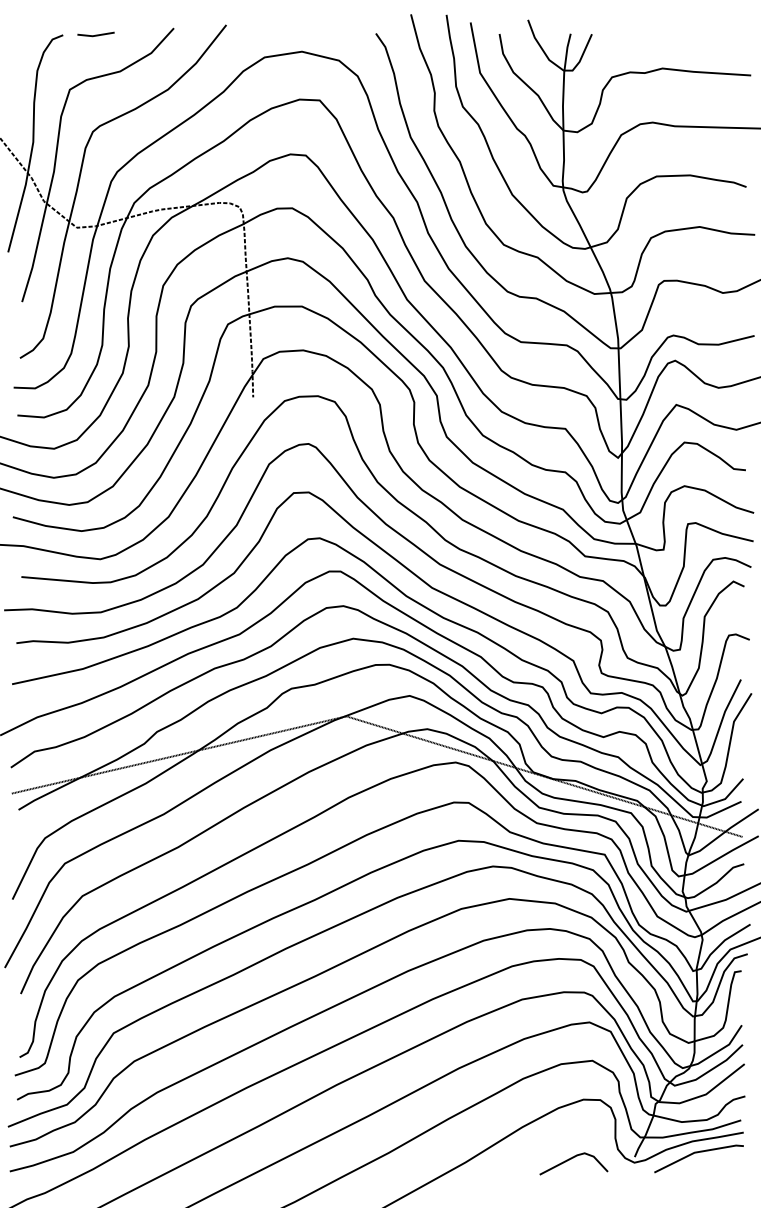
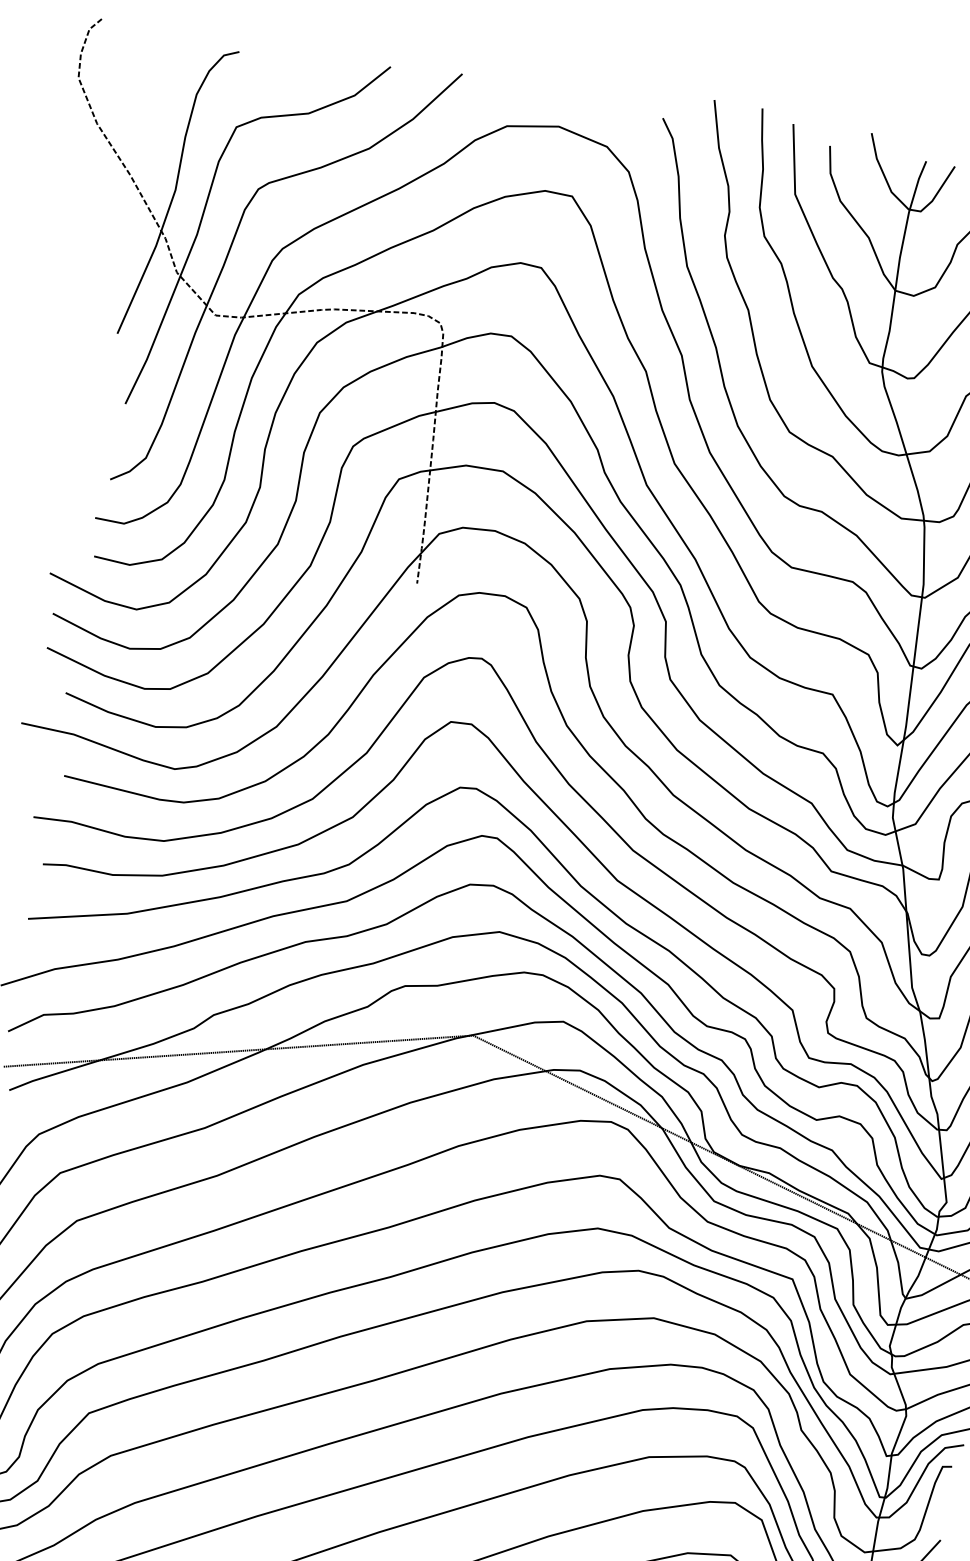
line: (95, 34) -> (283, 58), removed

